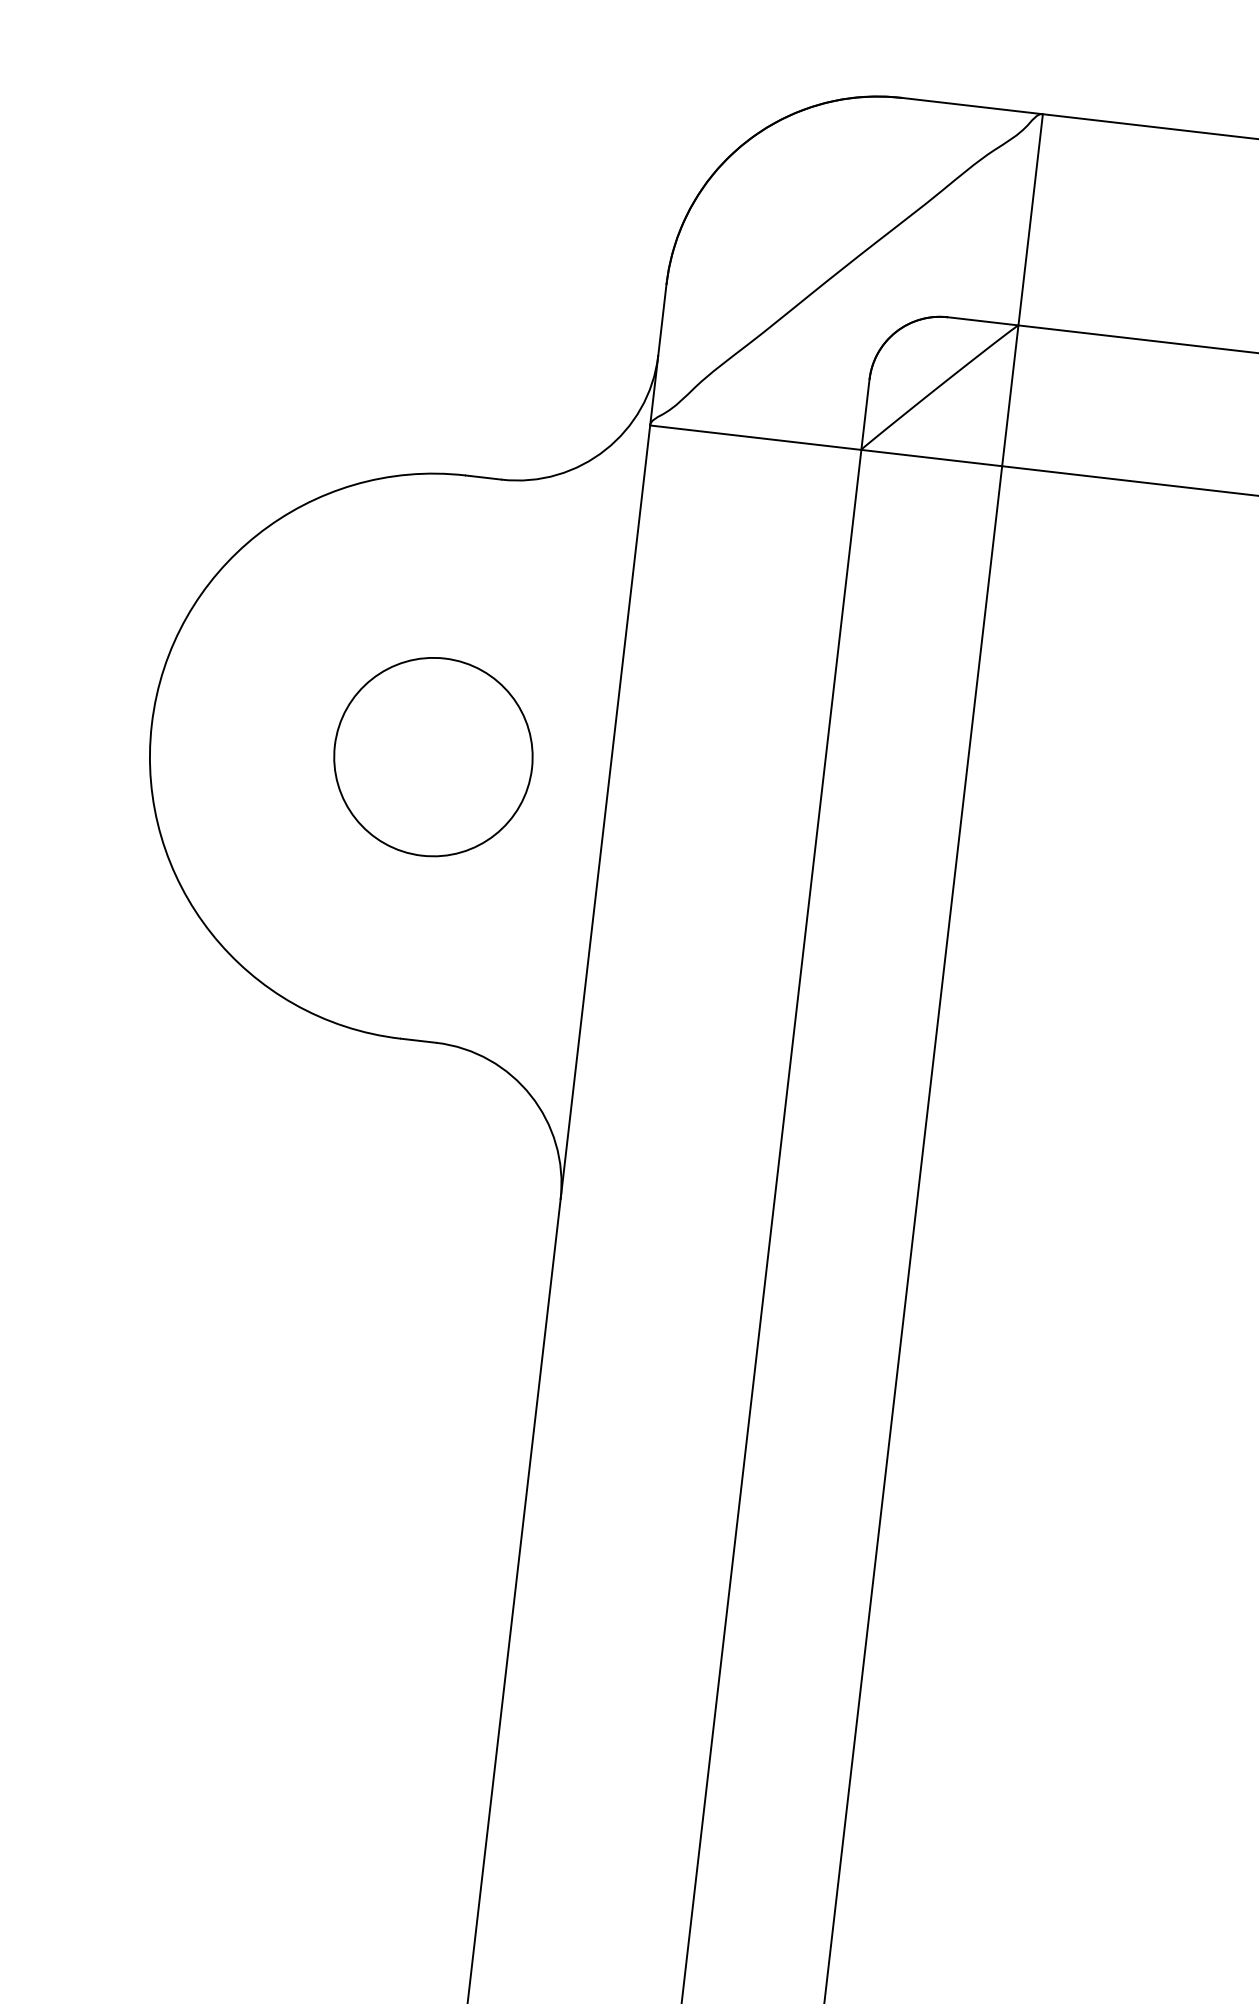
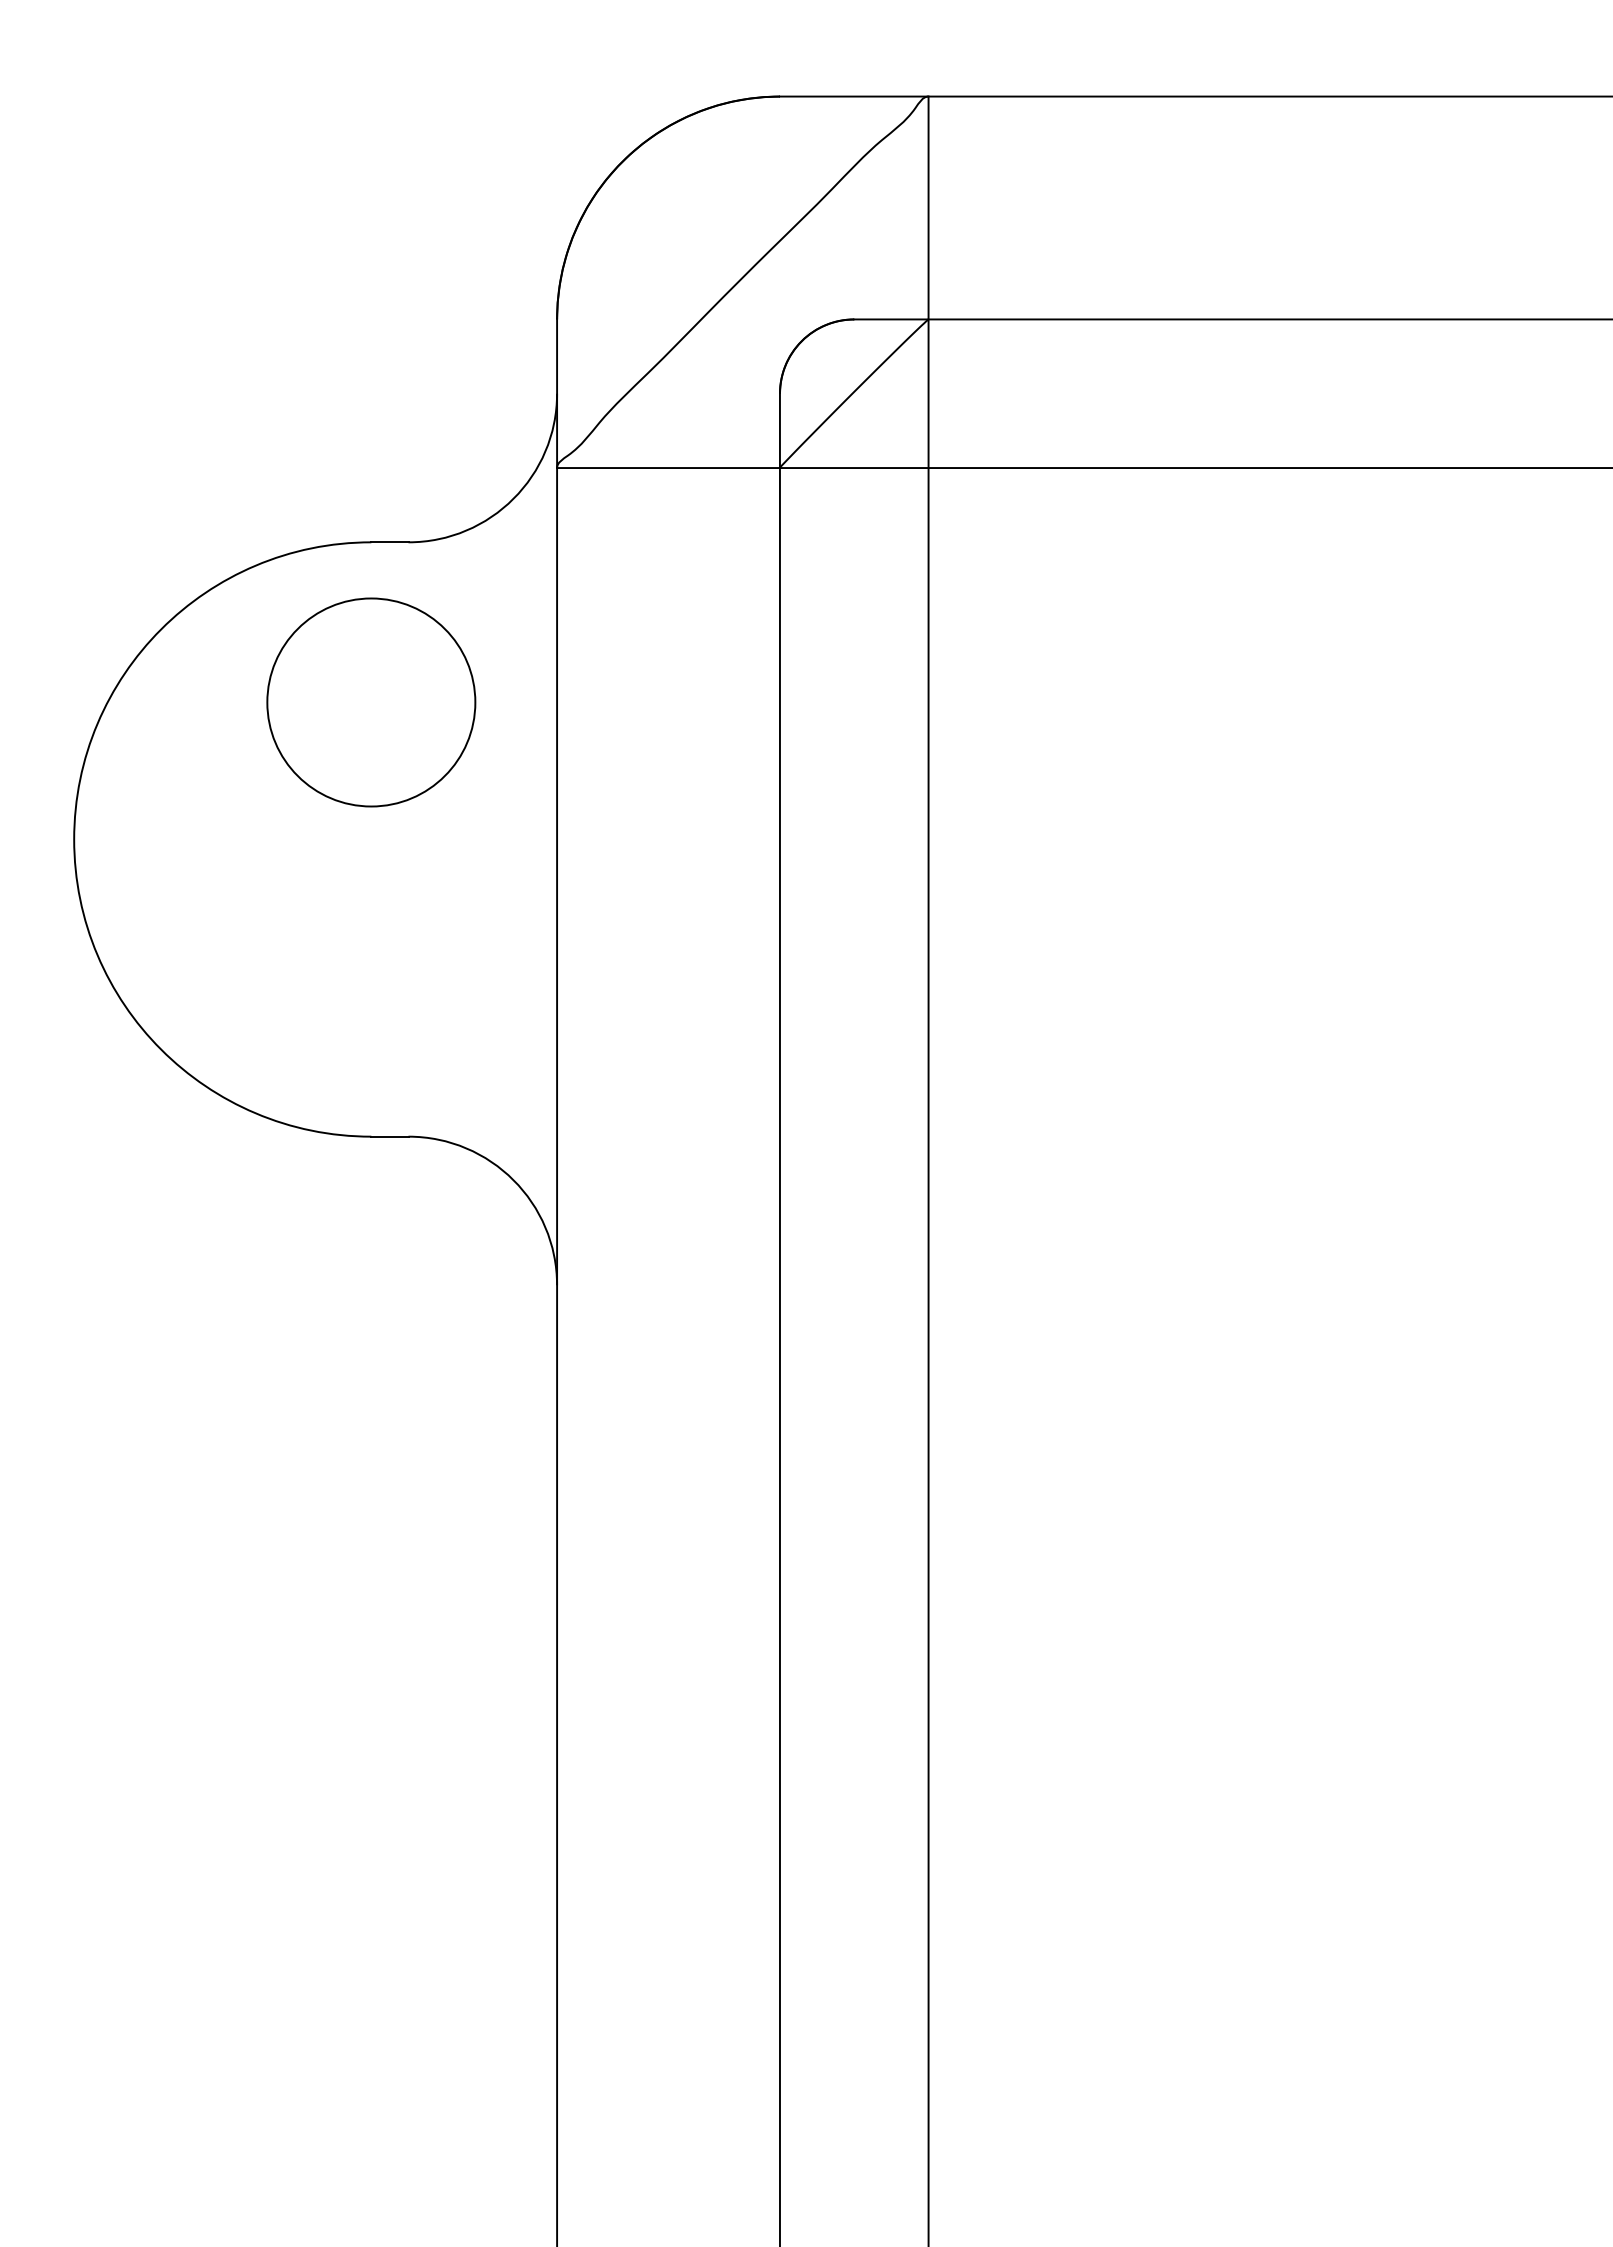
circle: (433, 757) -> (371, 702), moved

